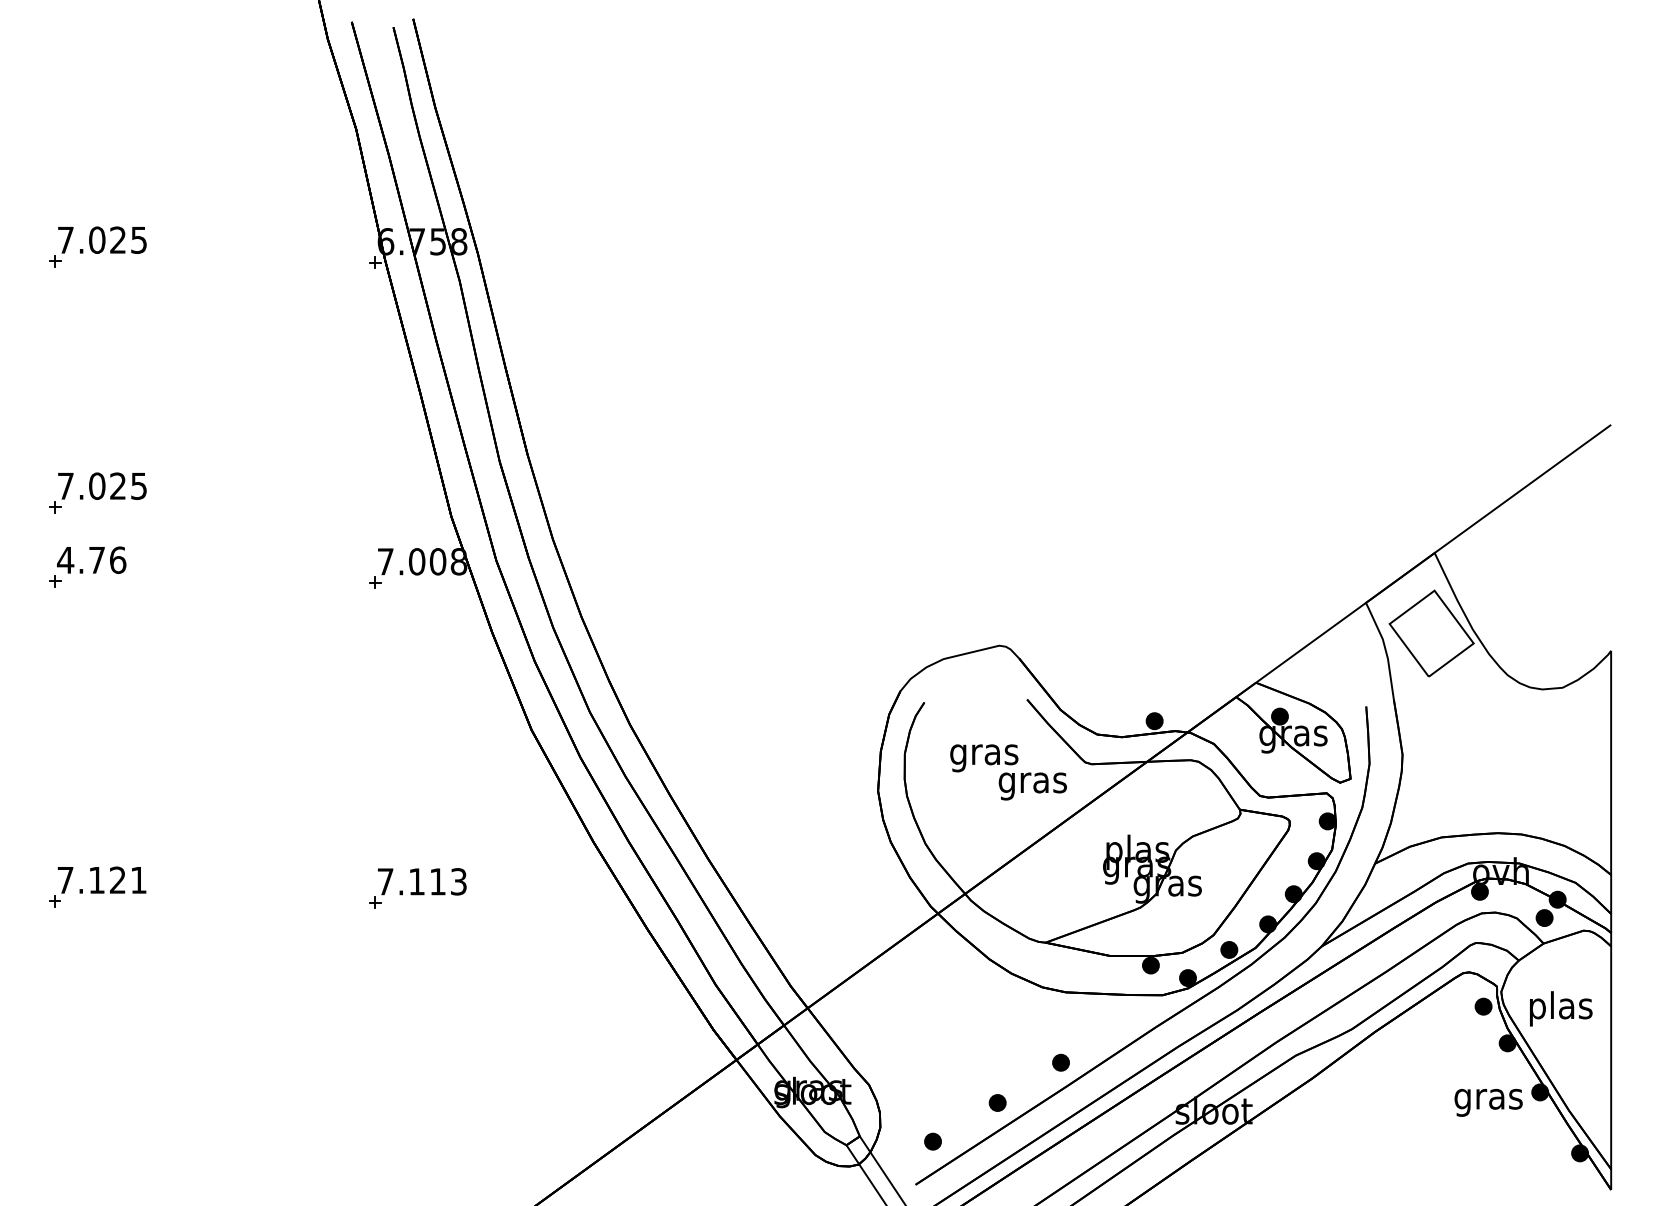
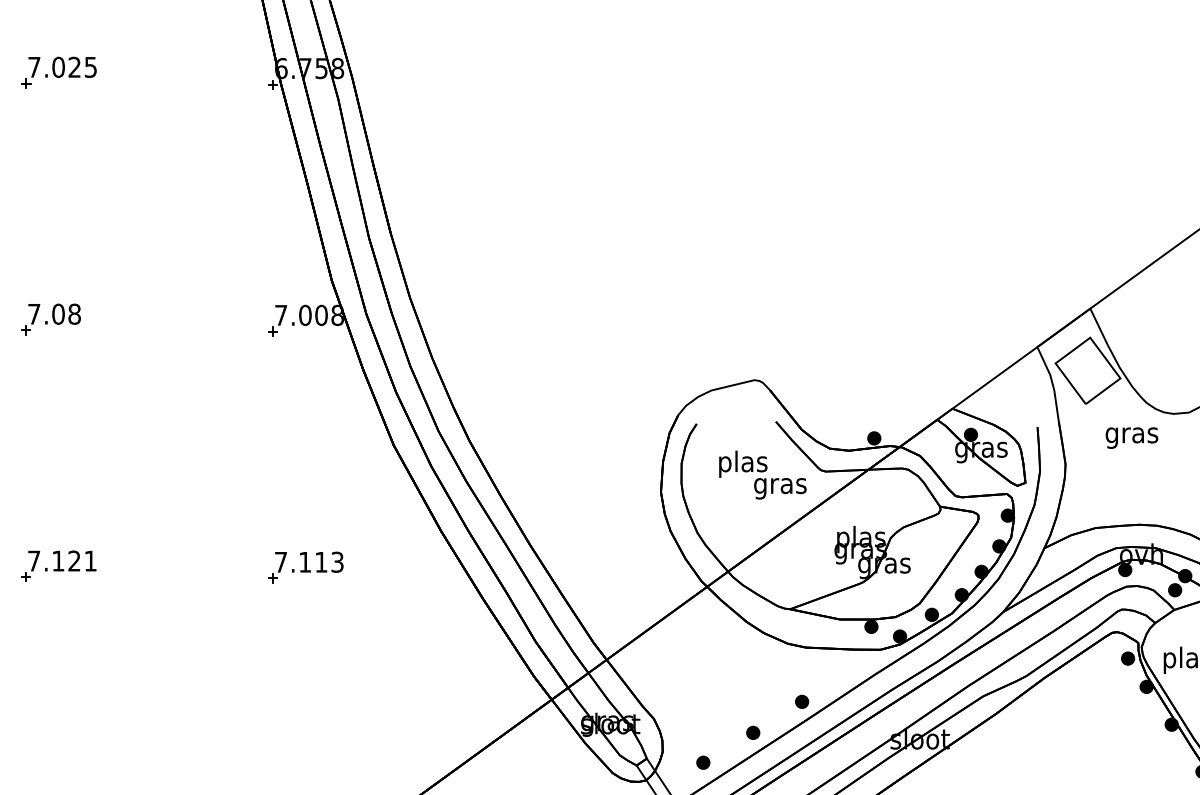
part: (97, 492) -> (58, 261), removed
text: (91, 559) -> (54, 313), 4.76 -> 7.08
text: (984, 754) -> (743, 464), gras -> plas
text: (1488, 1102) -> (1131, 437), moved

